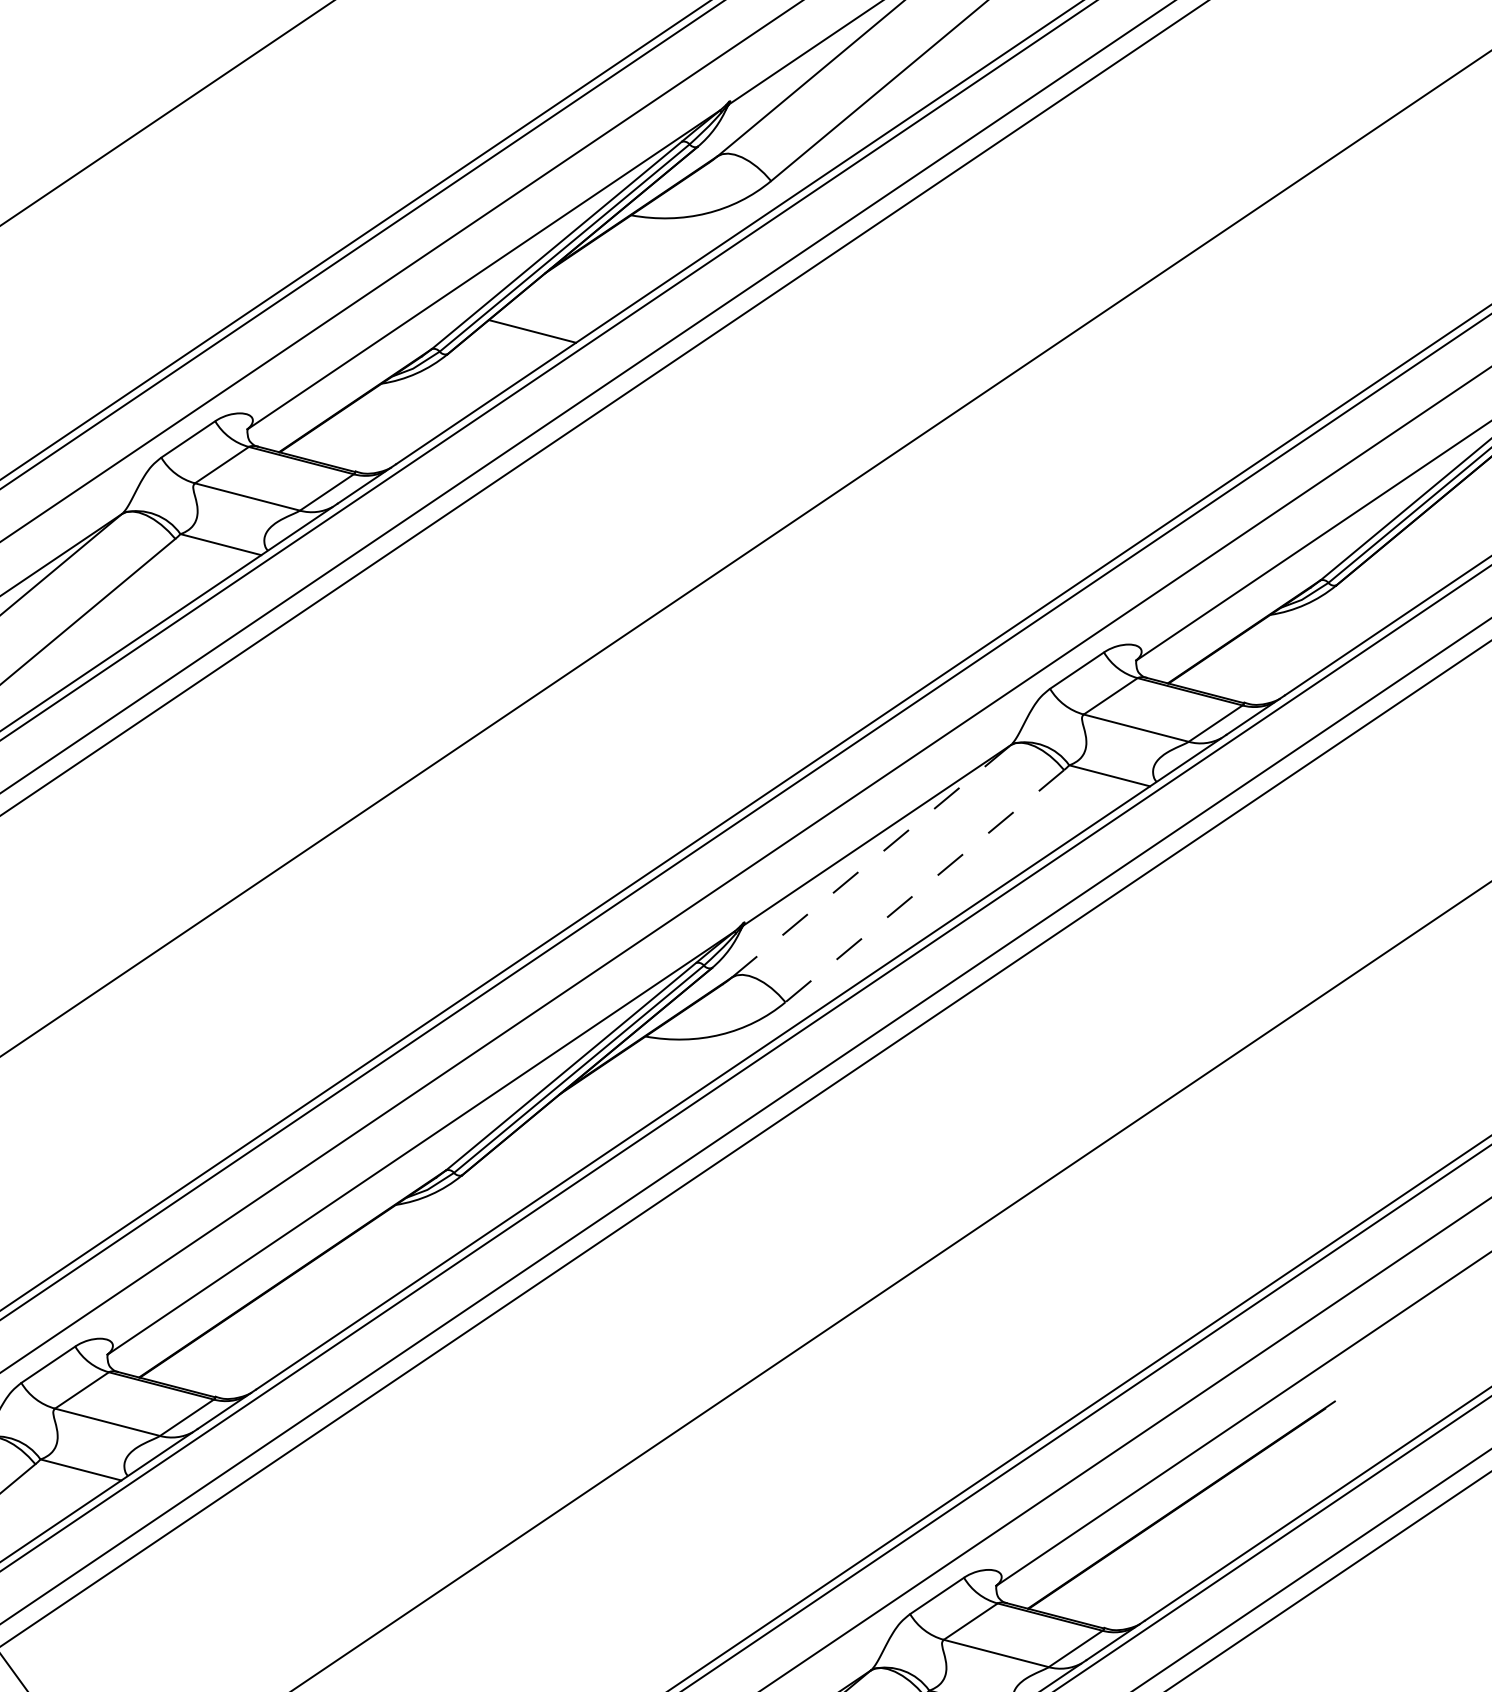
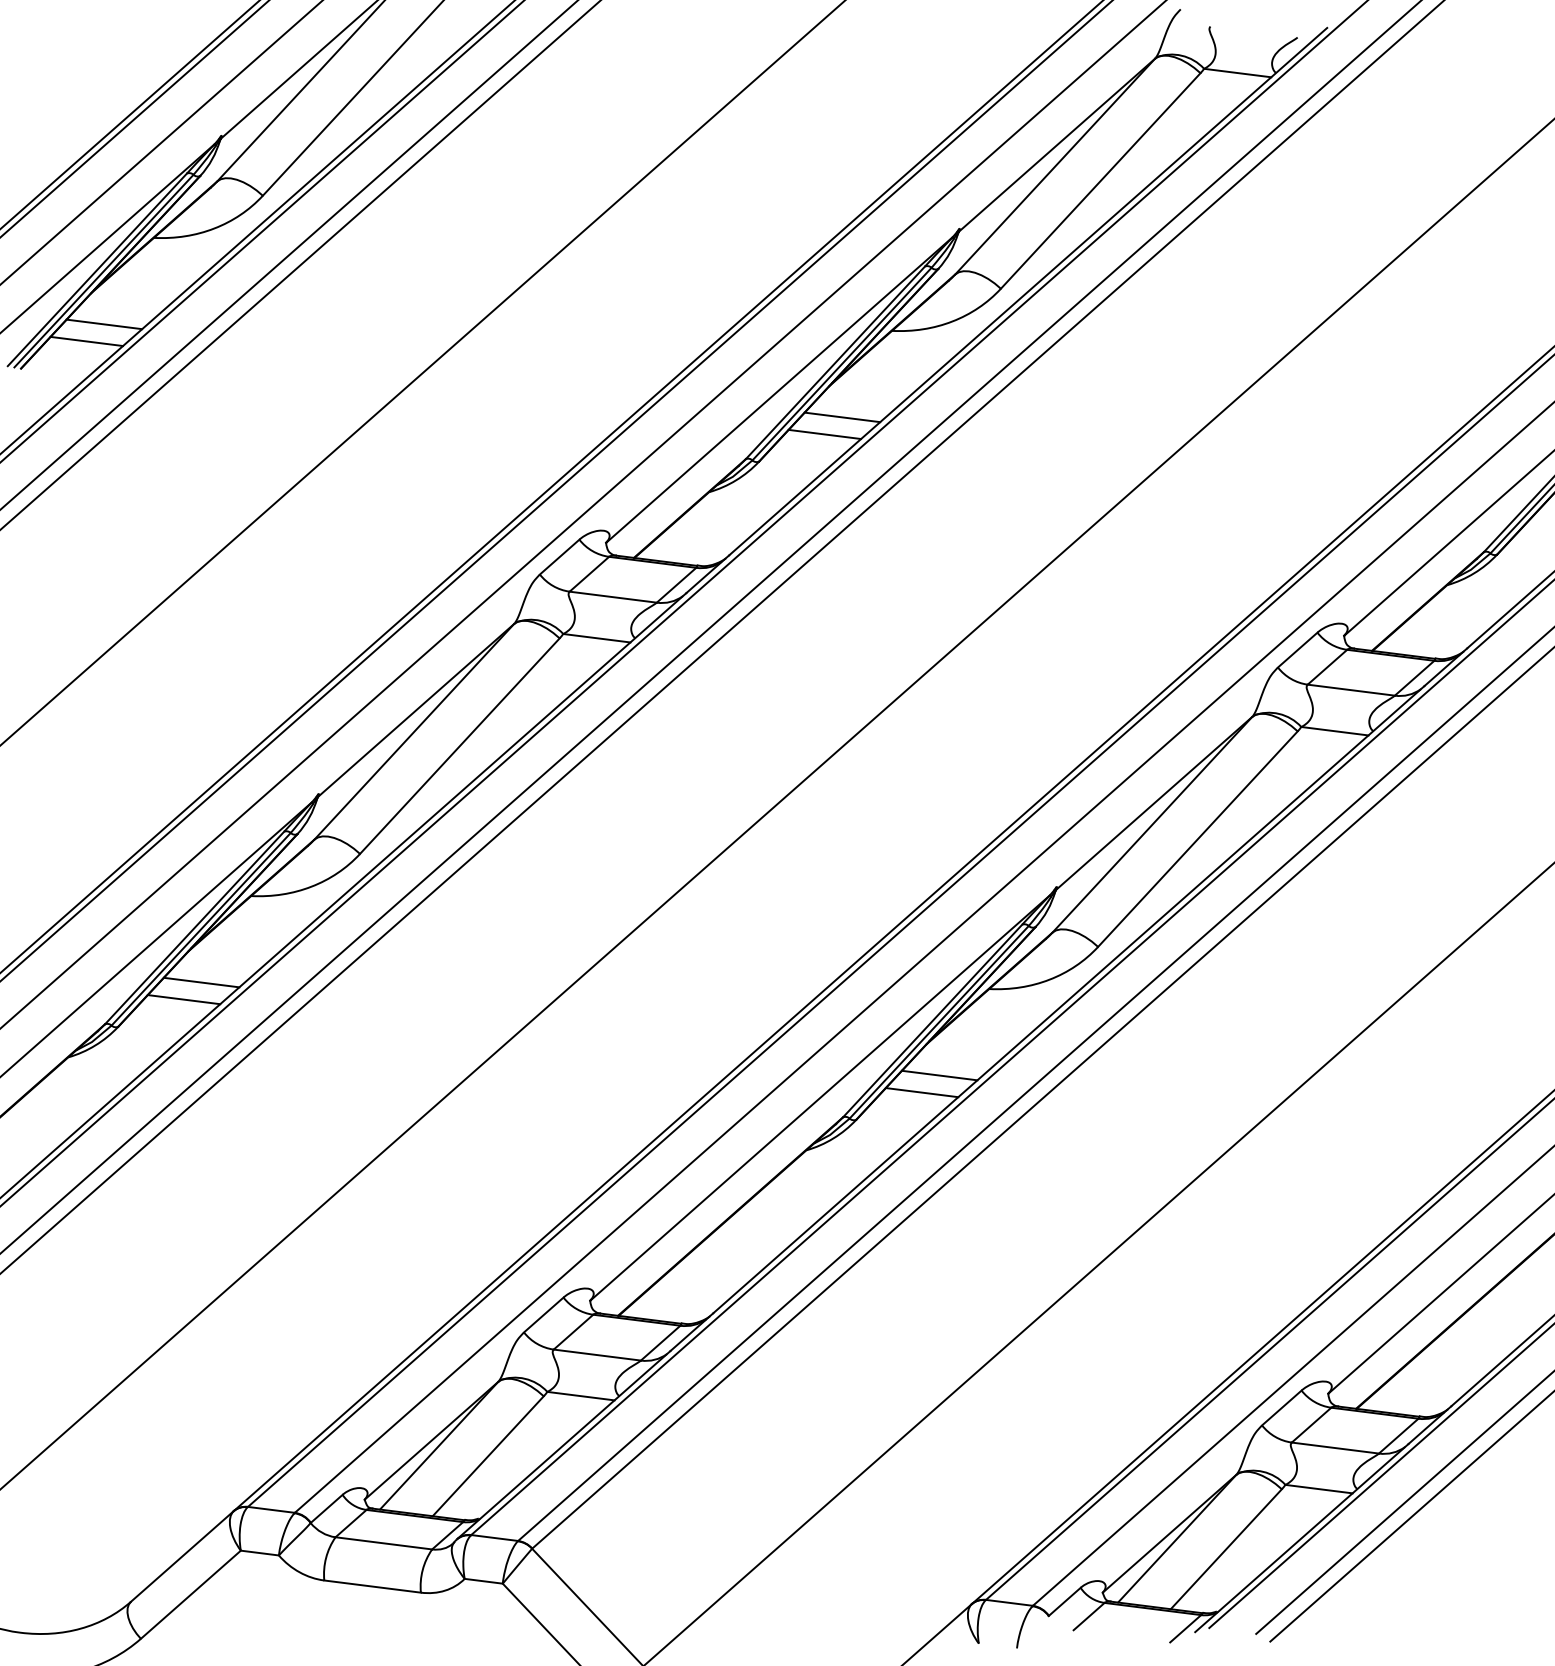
line: (556, 313) -> (842, 417), added
line: (871, 861) -> (1152, 824), dashed -> solid
line: (924, 886) -> (1197, 839), dashed -> solid
line: (570, 1134) -> (939, 1075), added
line: (546, 1152) -> (921, 1092), added

